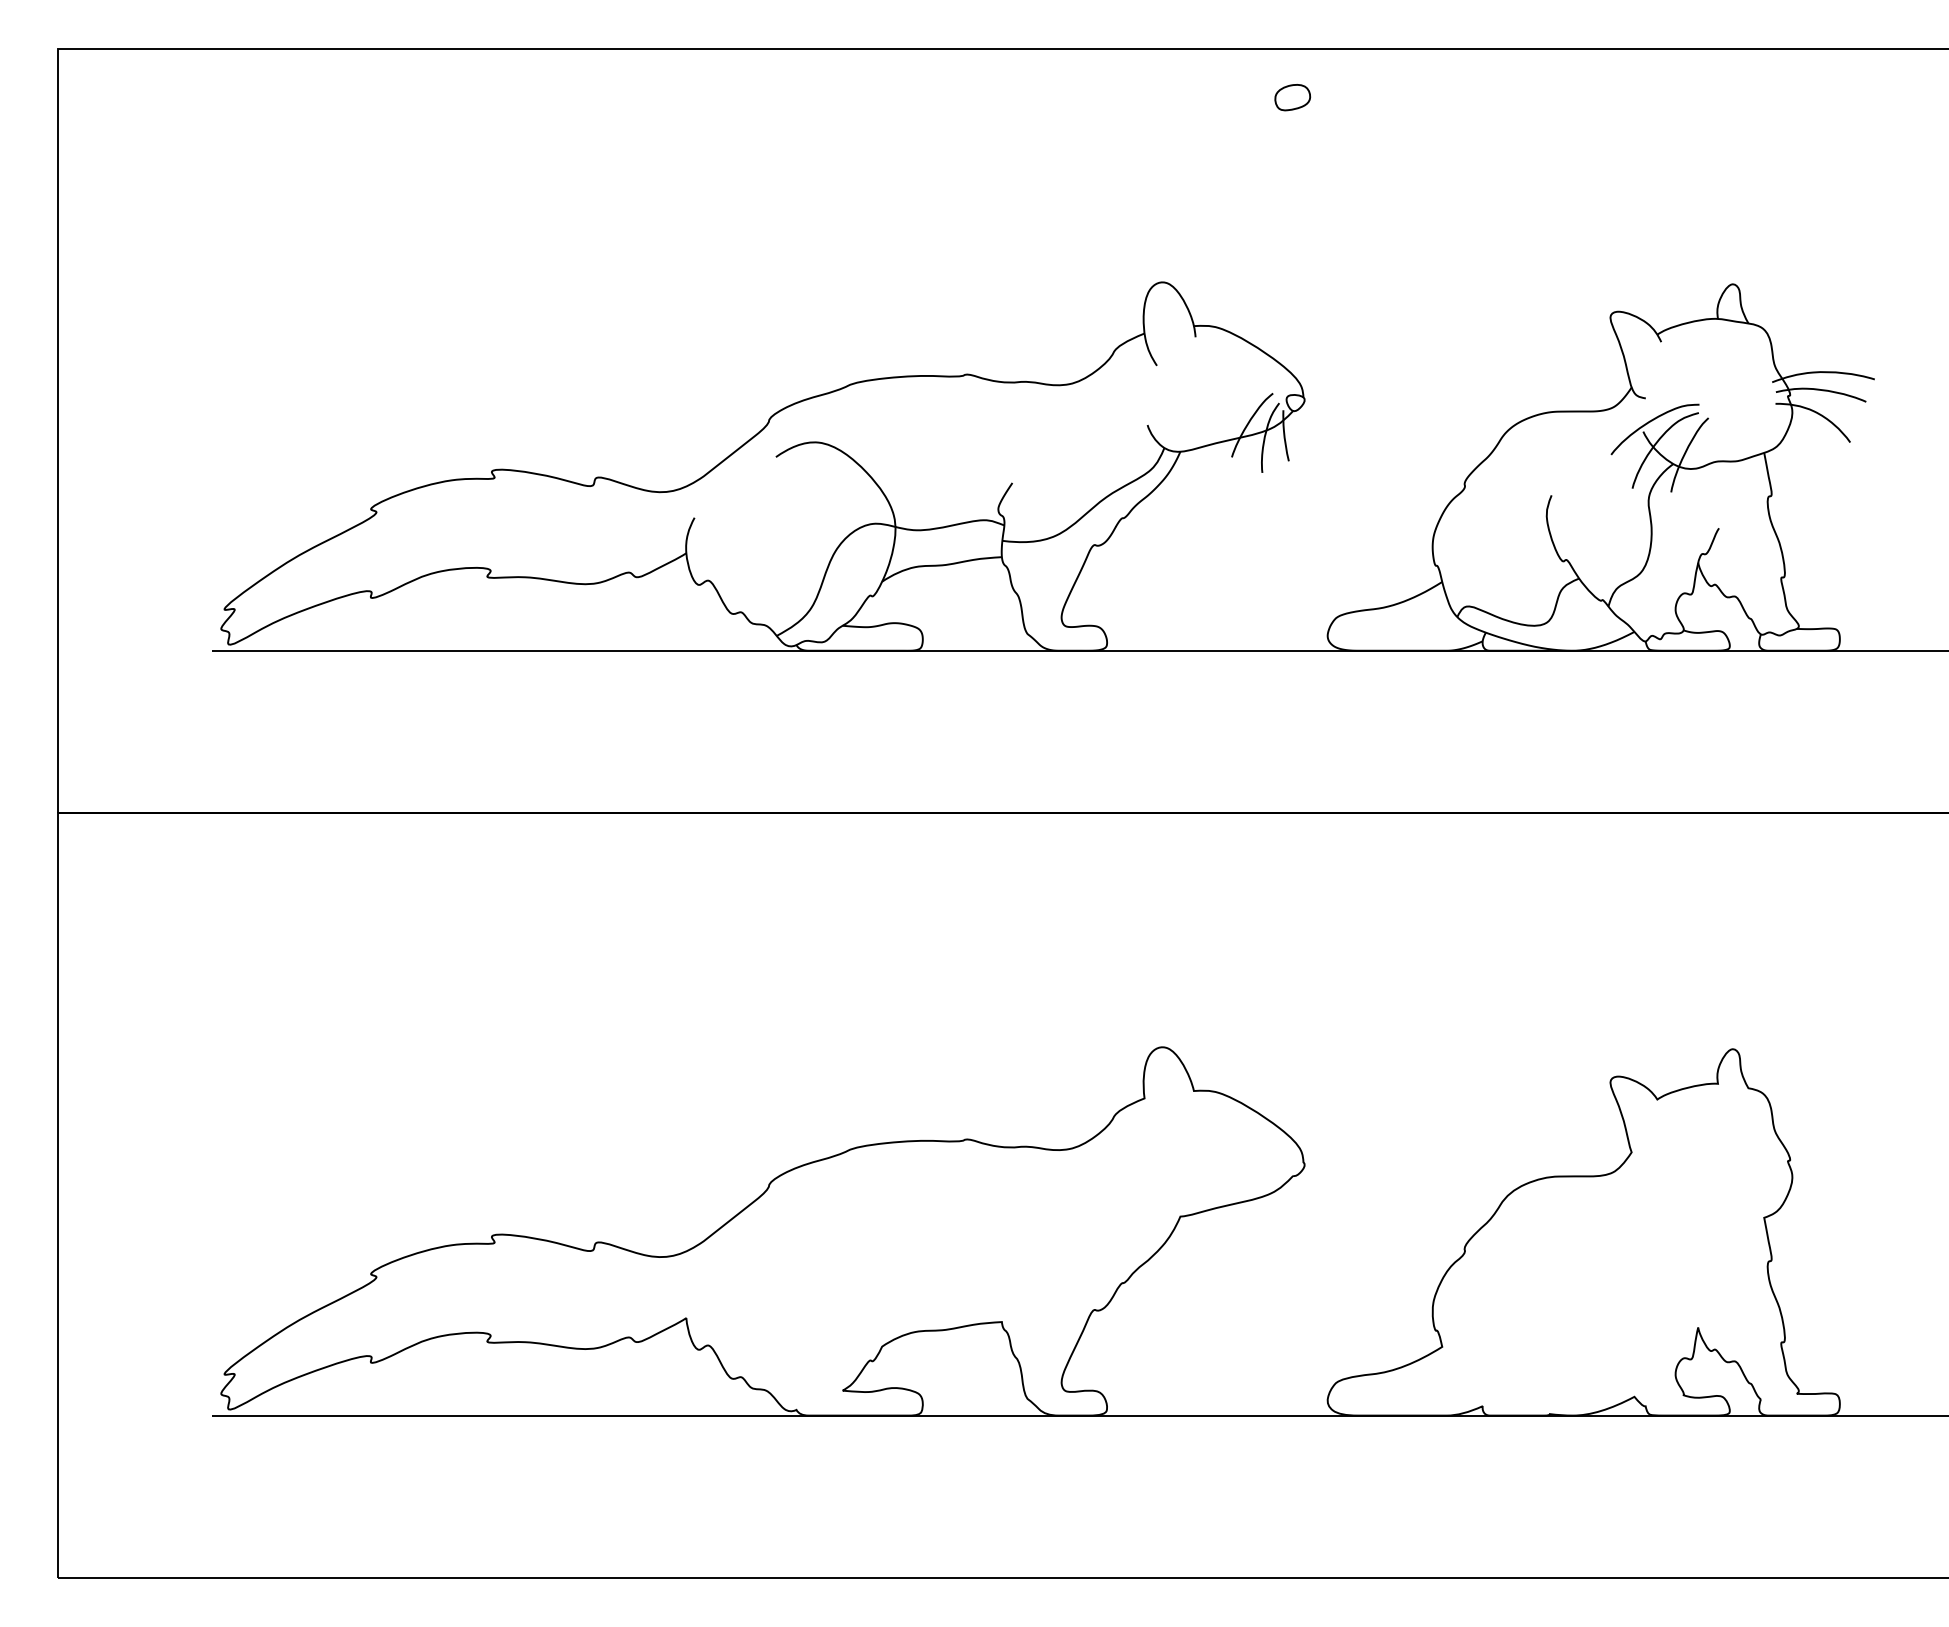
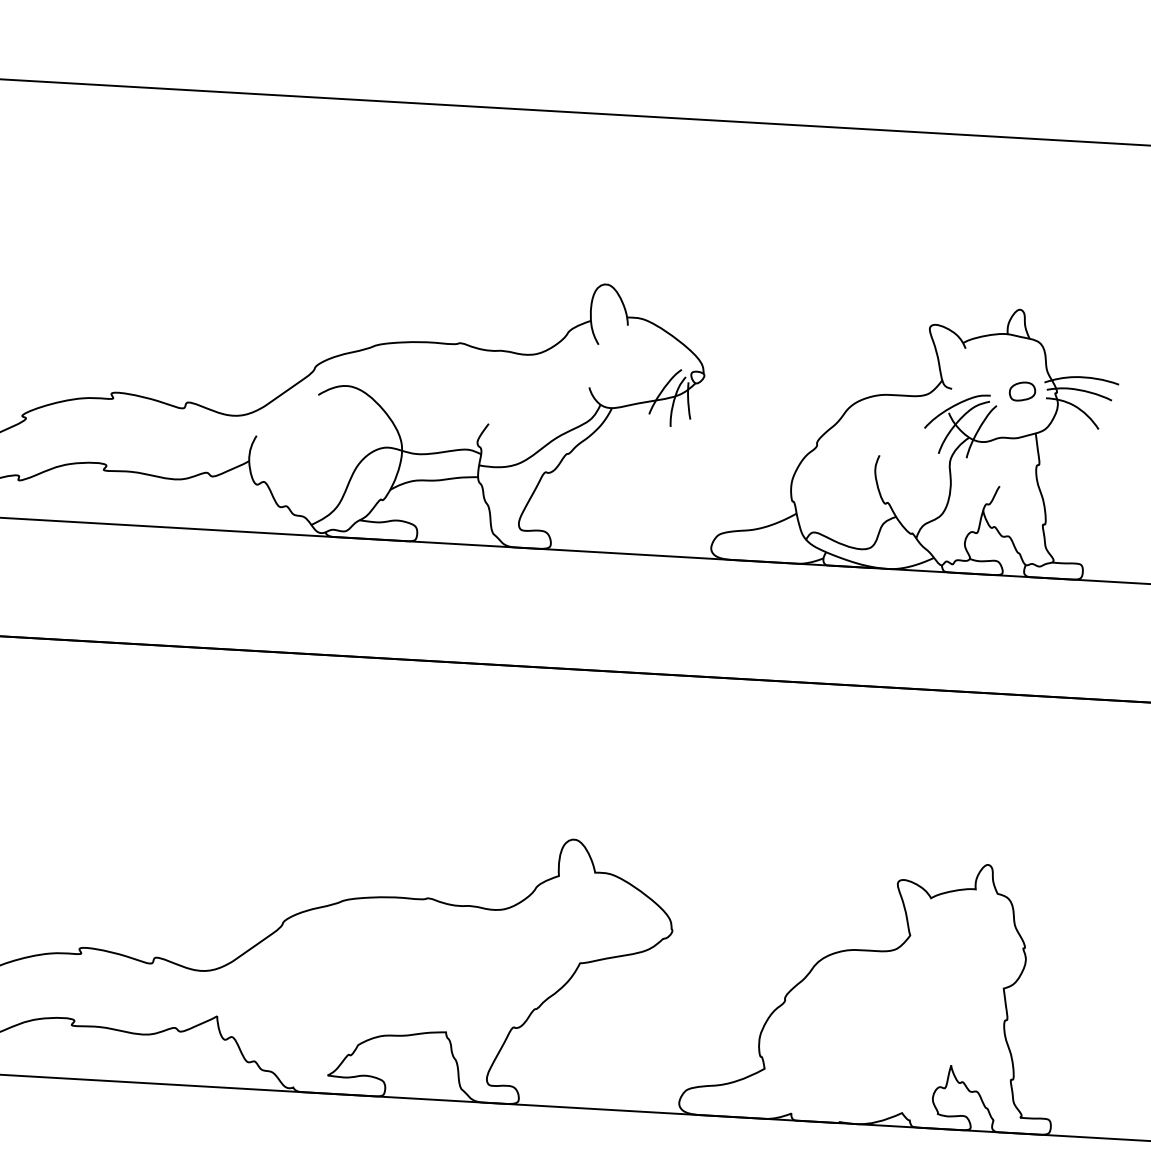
part: (1292, 97) -> (1022, 391), moved

